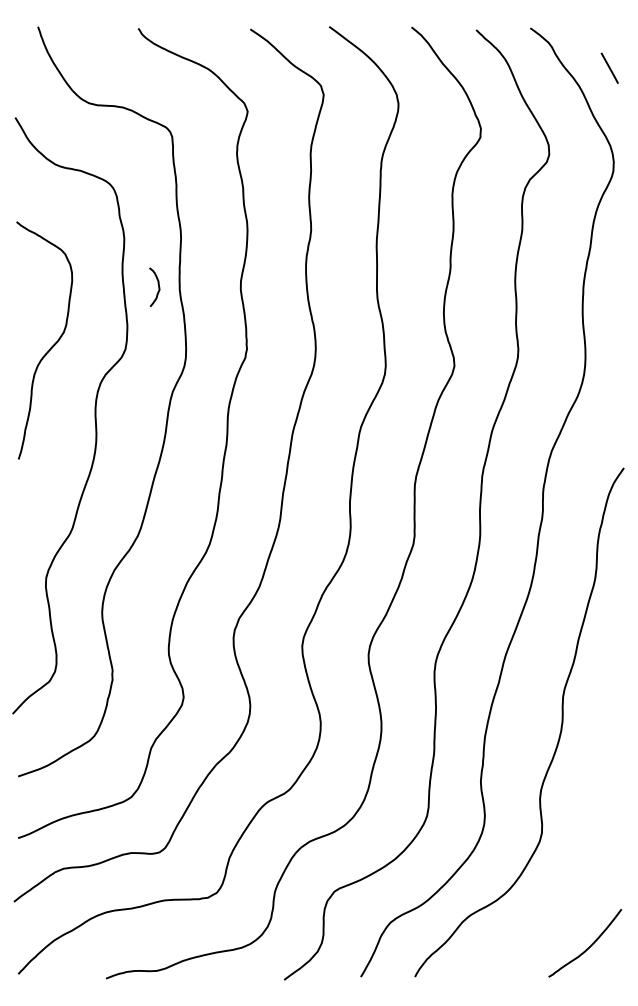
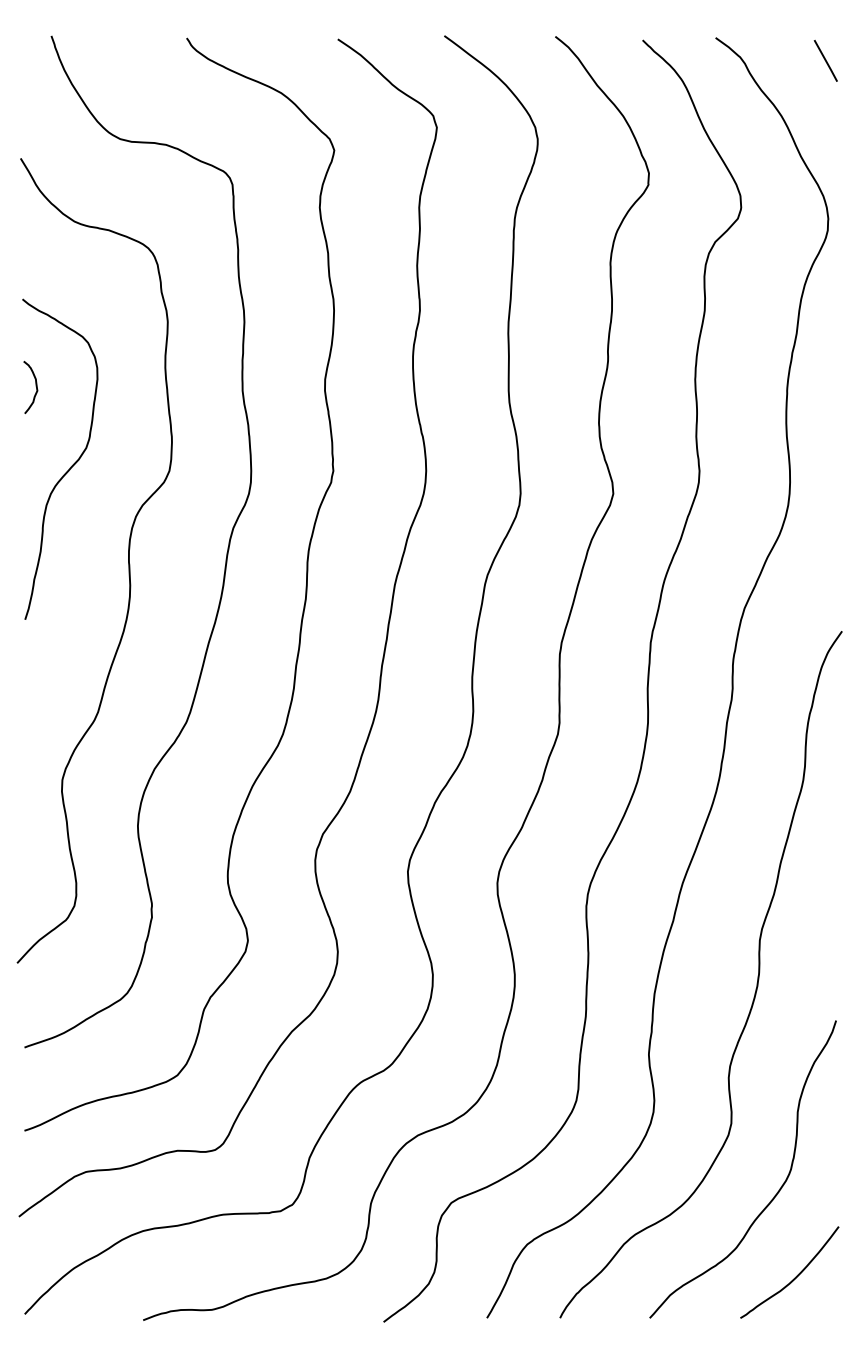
line: (609, 67) -> (825, 60), moved
curve: (158, 286) -> (35, 386), moved
curve: (573, 886) -> (774, 1195), added

